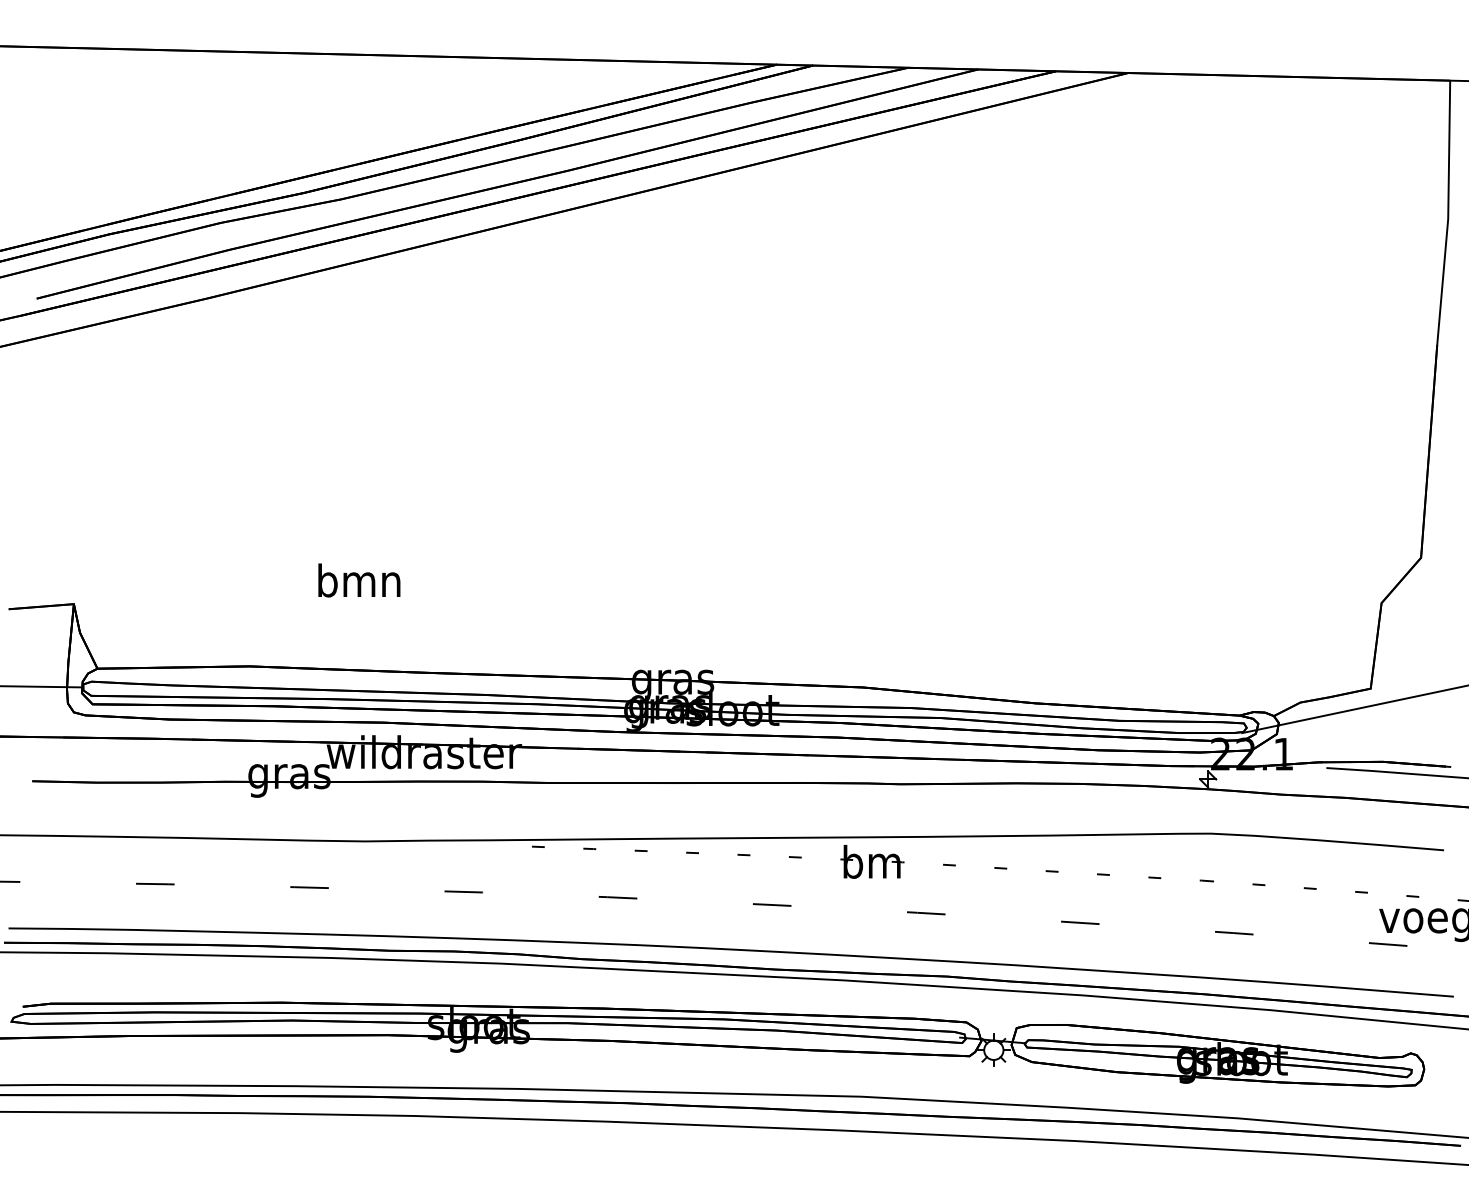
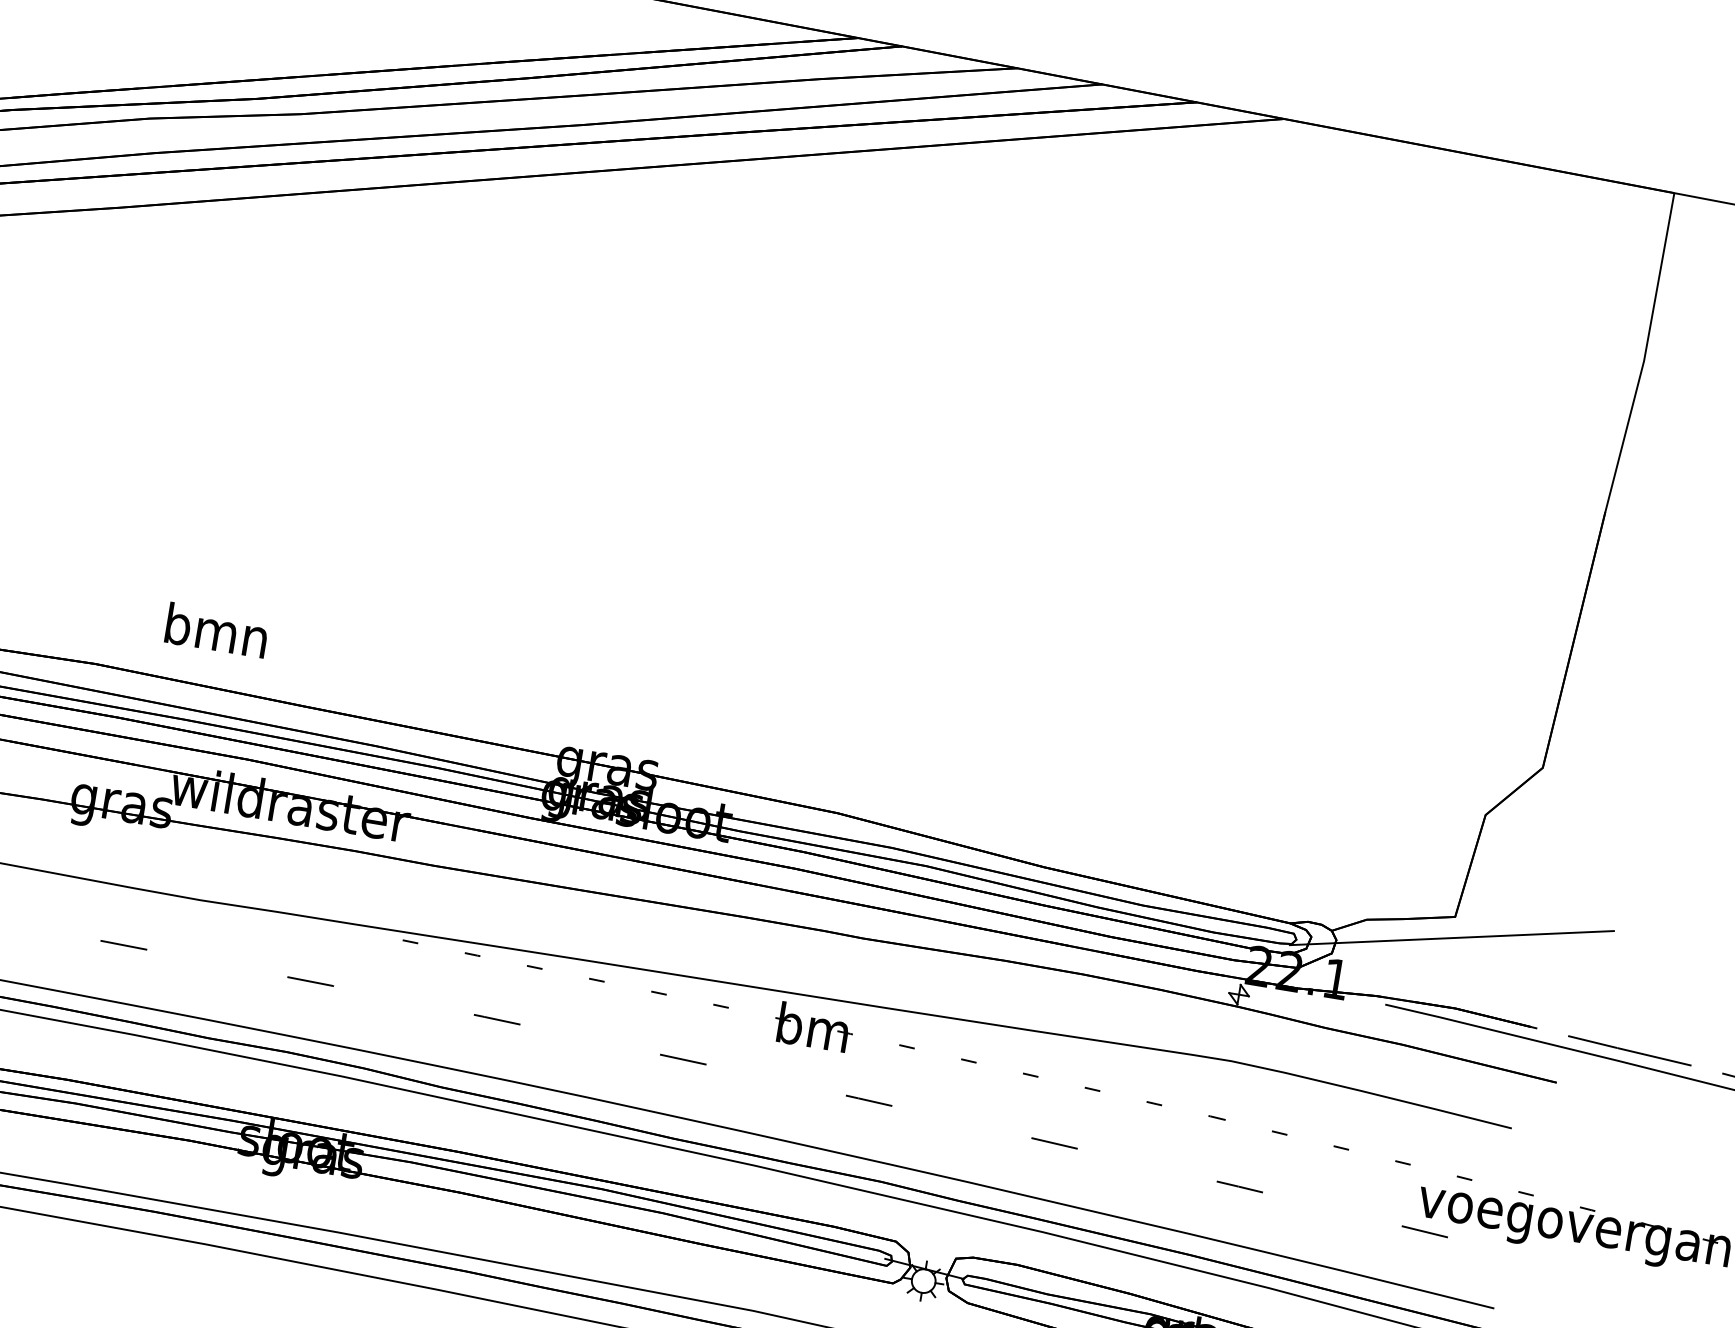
text: (359, 580) -> (217, 630), moved

